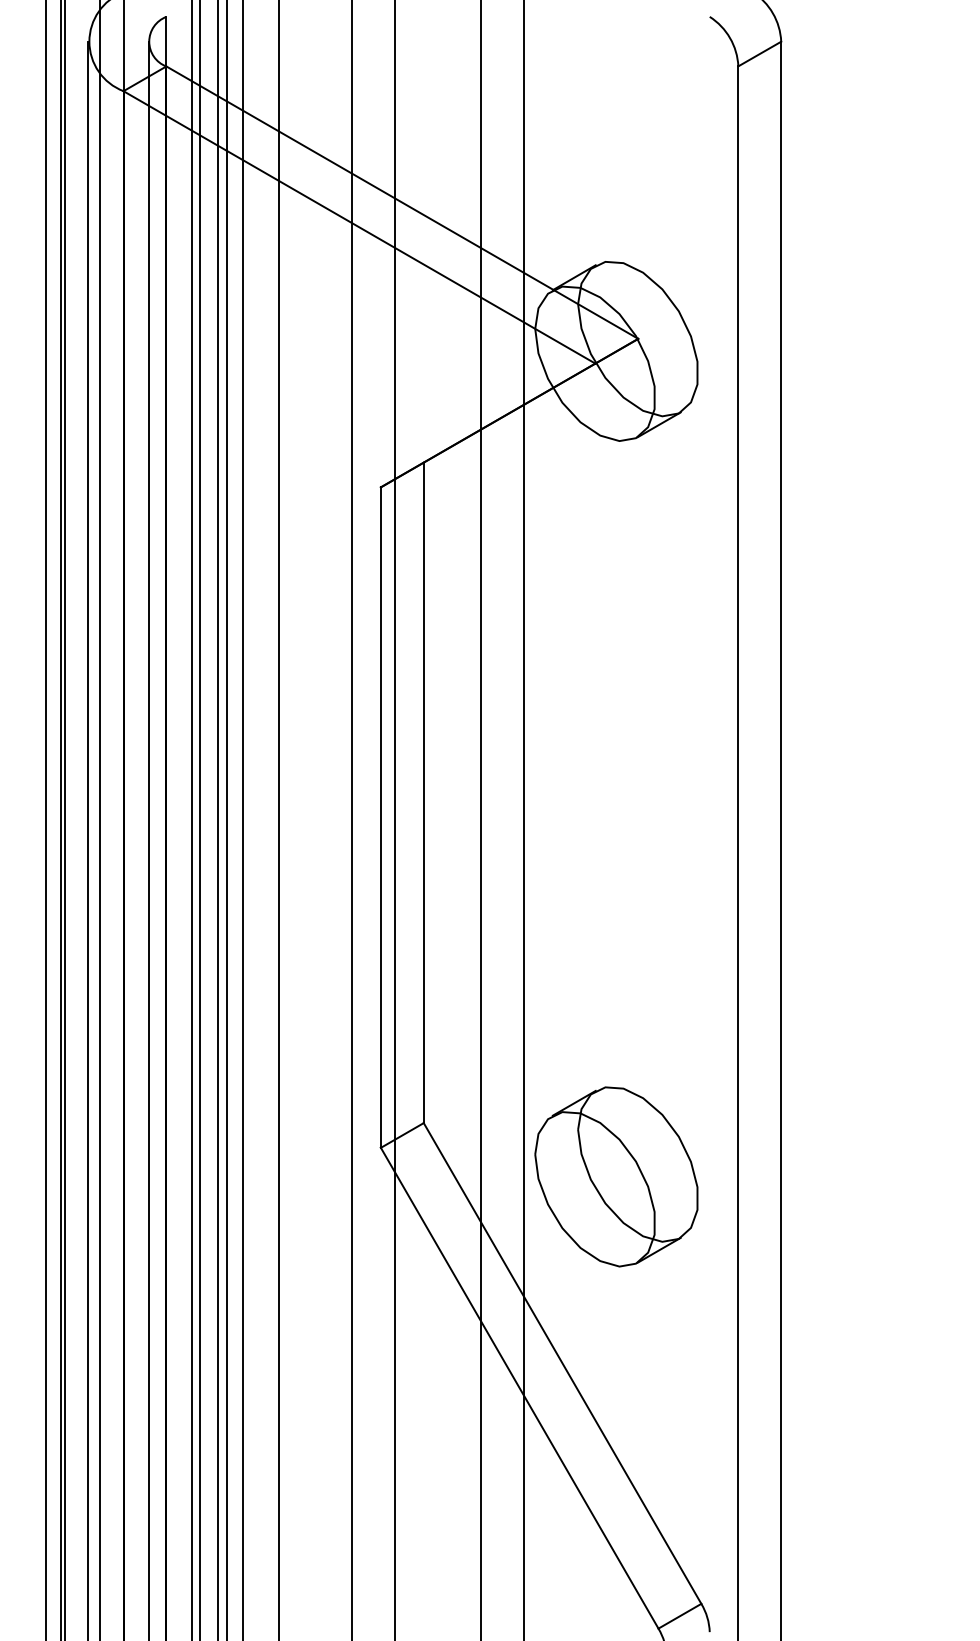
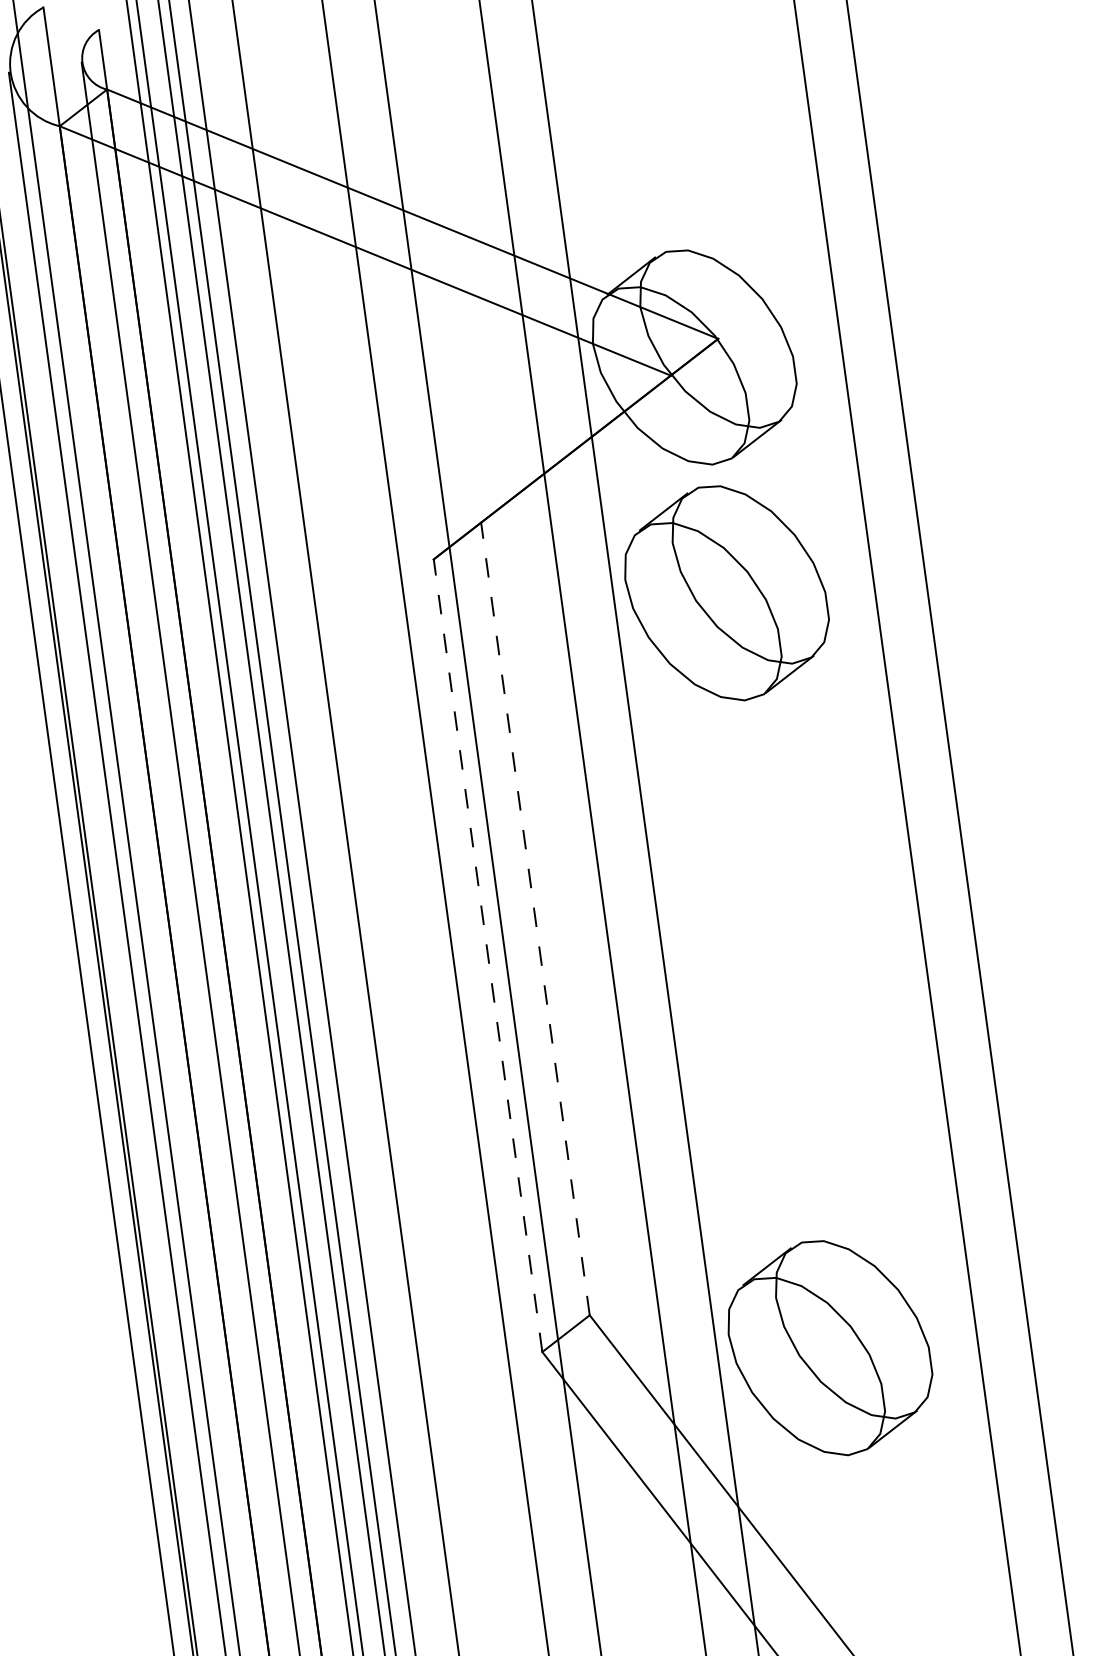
part: (616, 547) -> (726, 592), added
line: (423, 792) -> (535, 918), solid -> dashed
line: (380, 817) -> (487, 955), solid -> dashed

